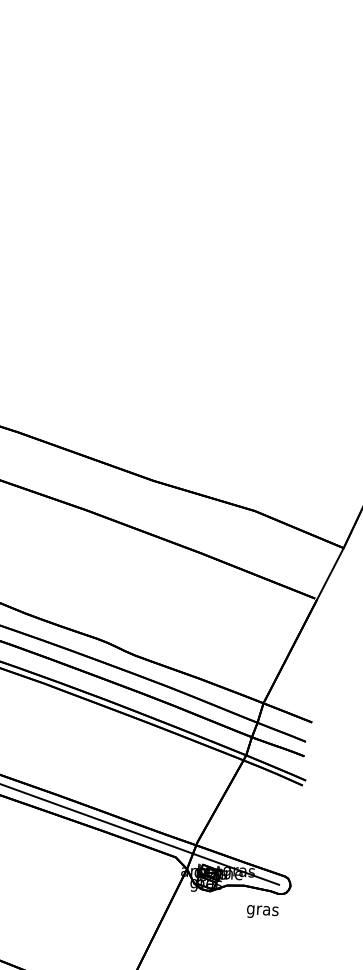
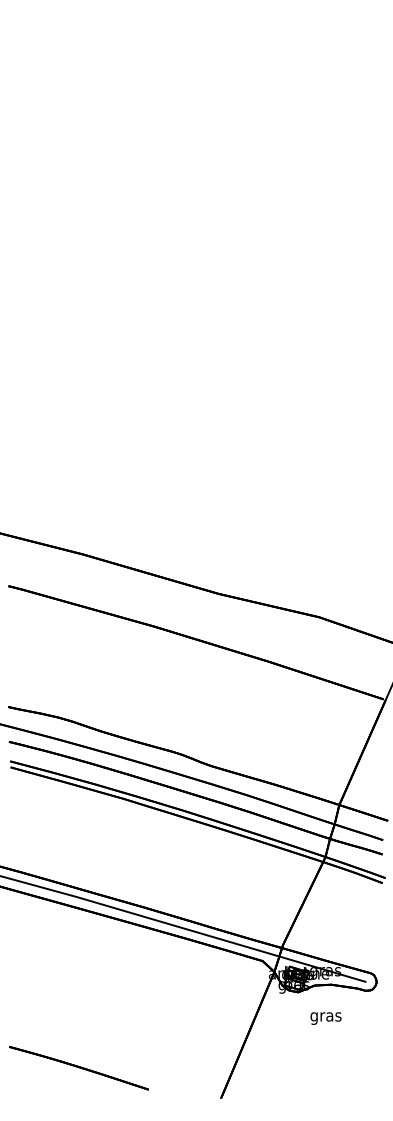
text: (262, 912) -> (325, 1018), moved

